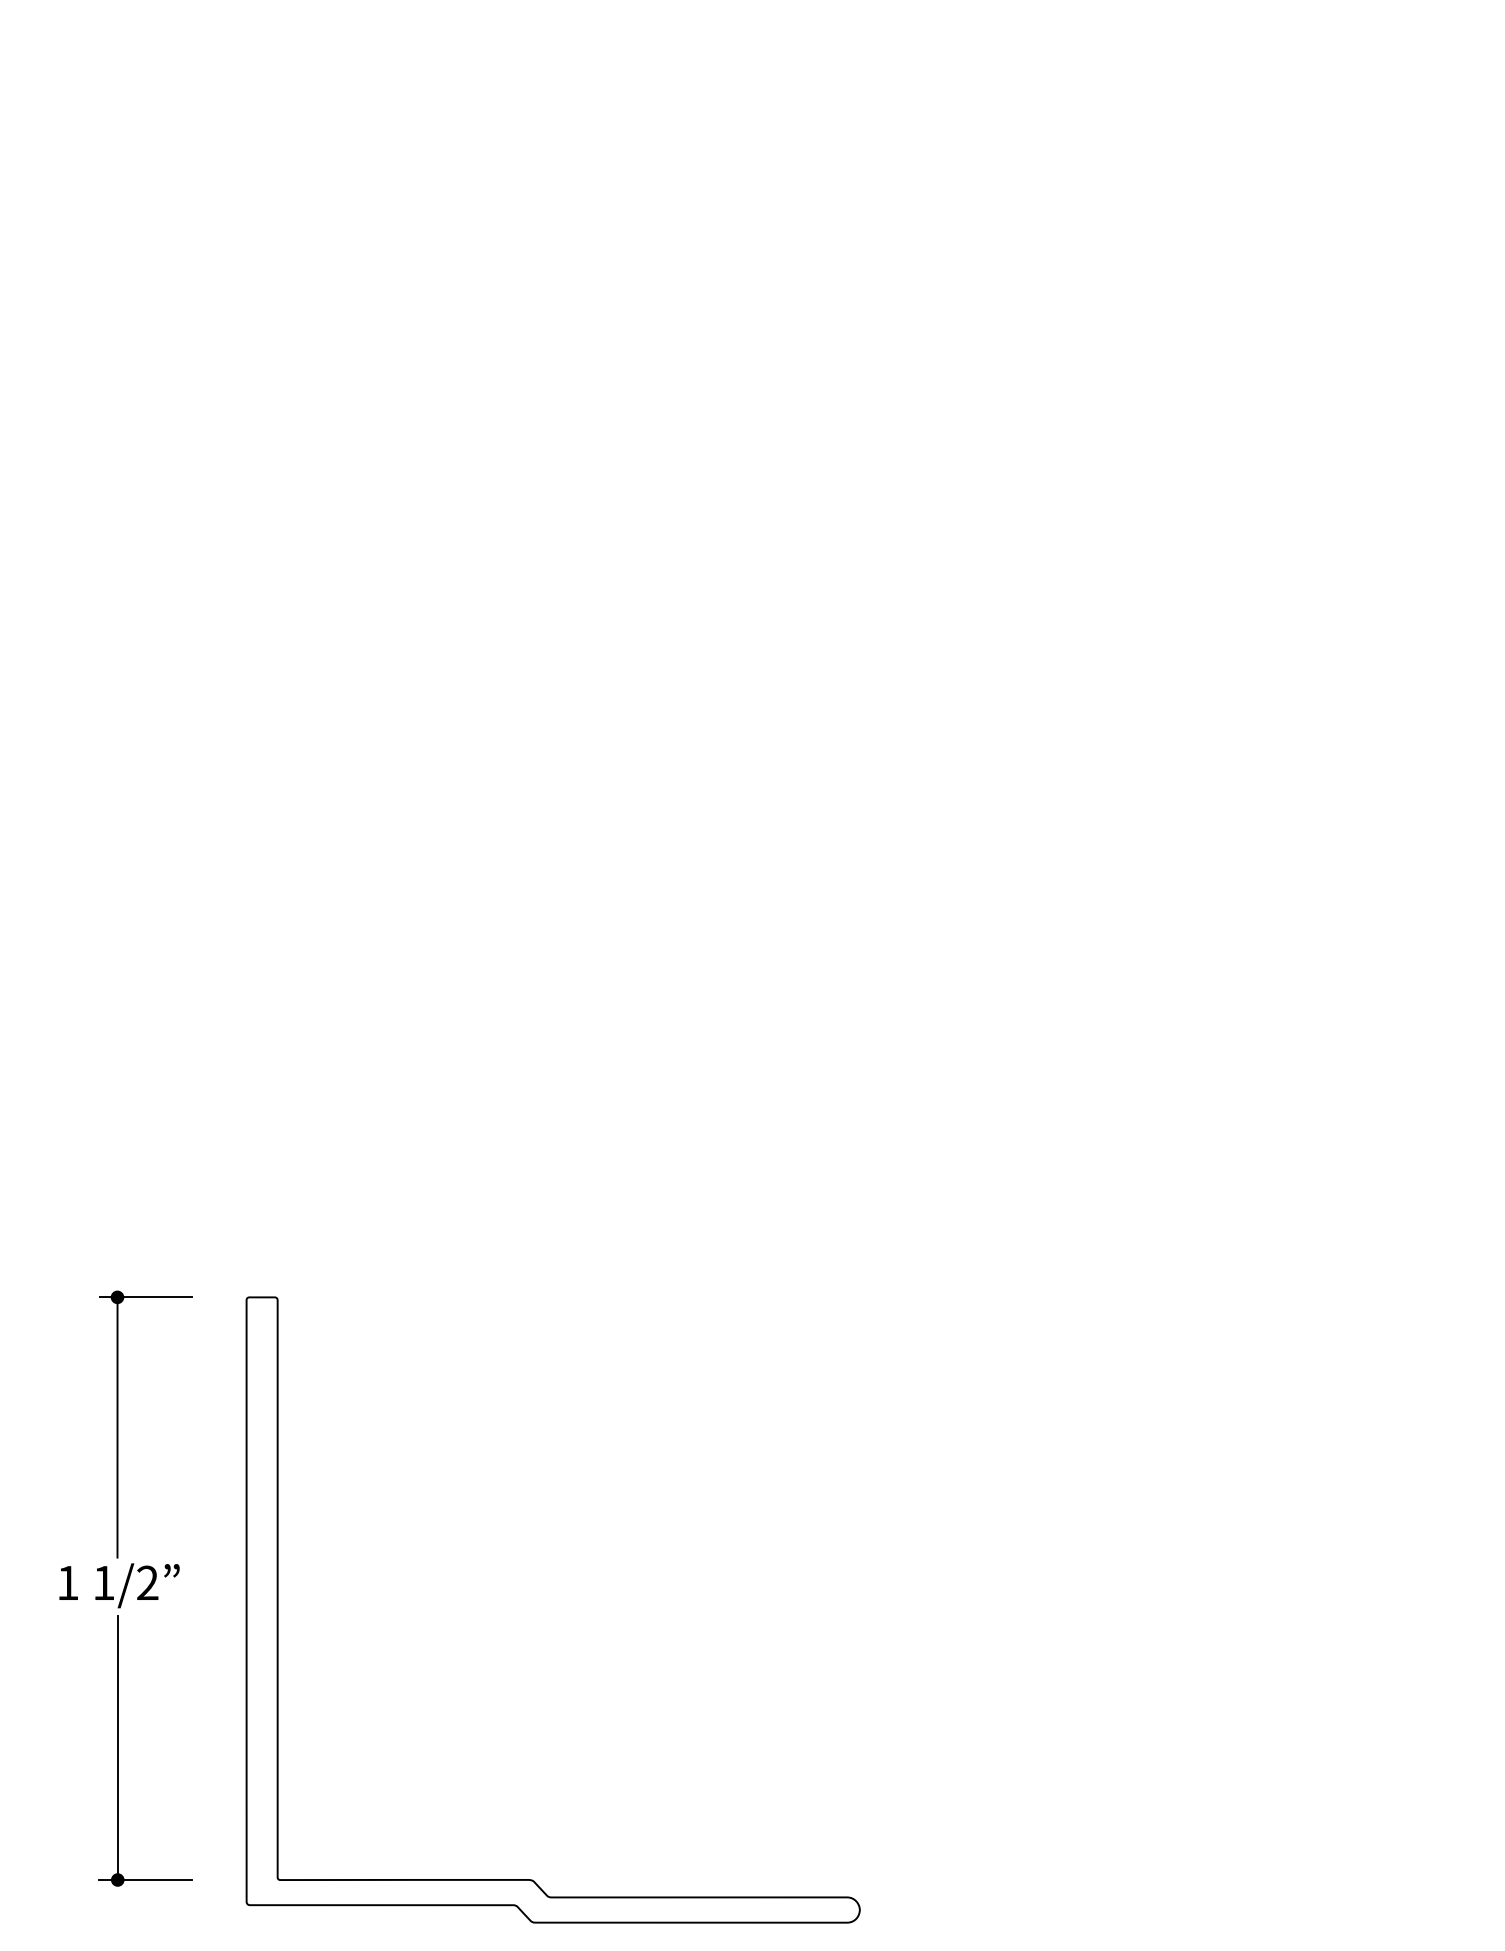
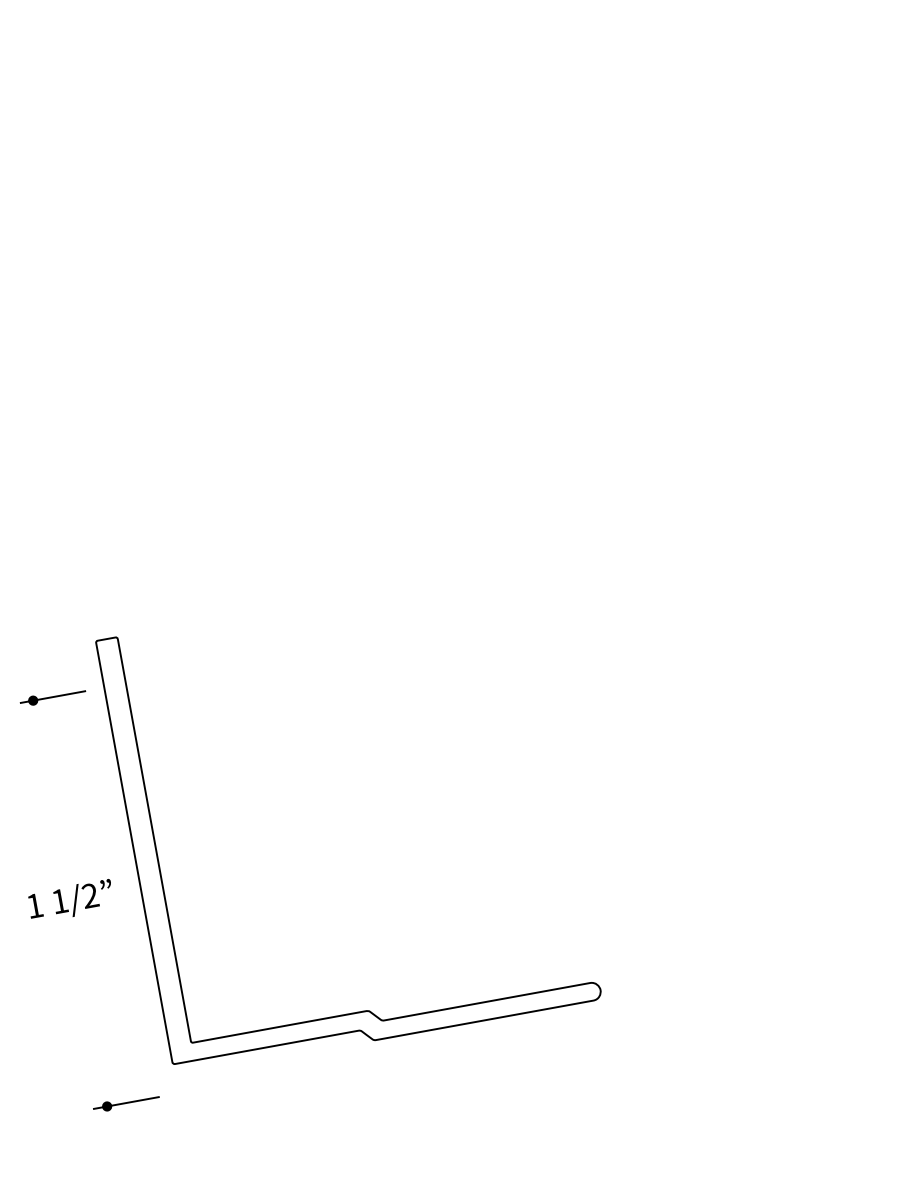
line: (117, 1428) -> (49, 791), removed
line: (117, 1747) -> (90, 1014), removed
part: (532, 1879) -> (368, 1010), moved

